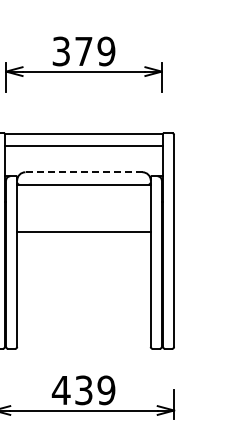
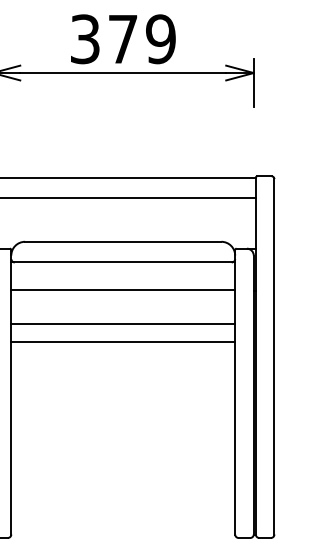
line: (83, 172) -> (122, 242), dashed -> solid
line: (83, 201) -> (122, 290), added
line: (83, 221) -> (122, 324), added

